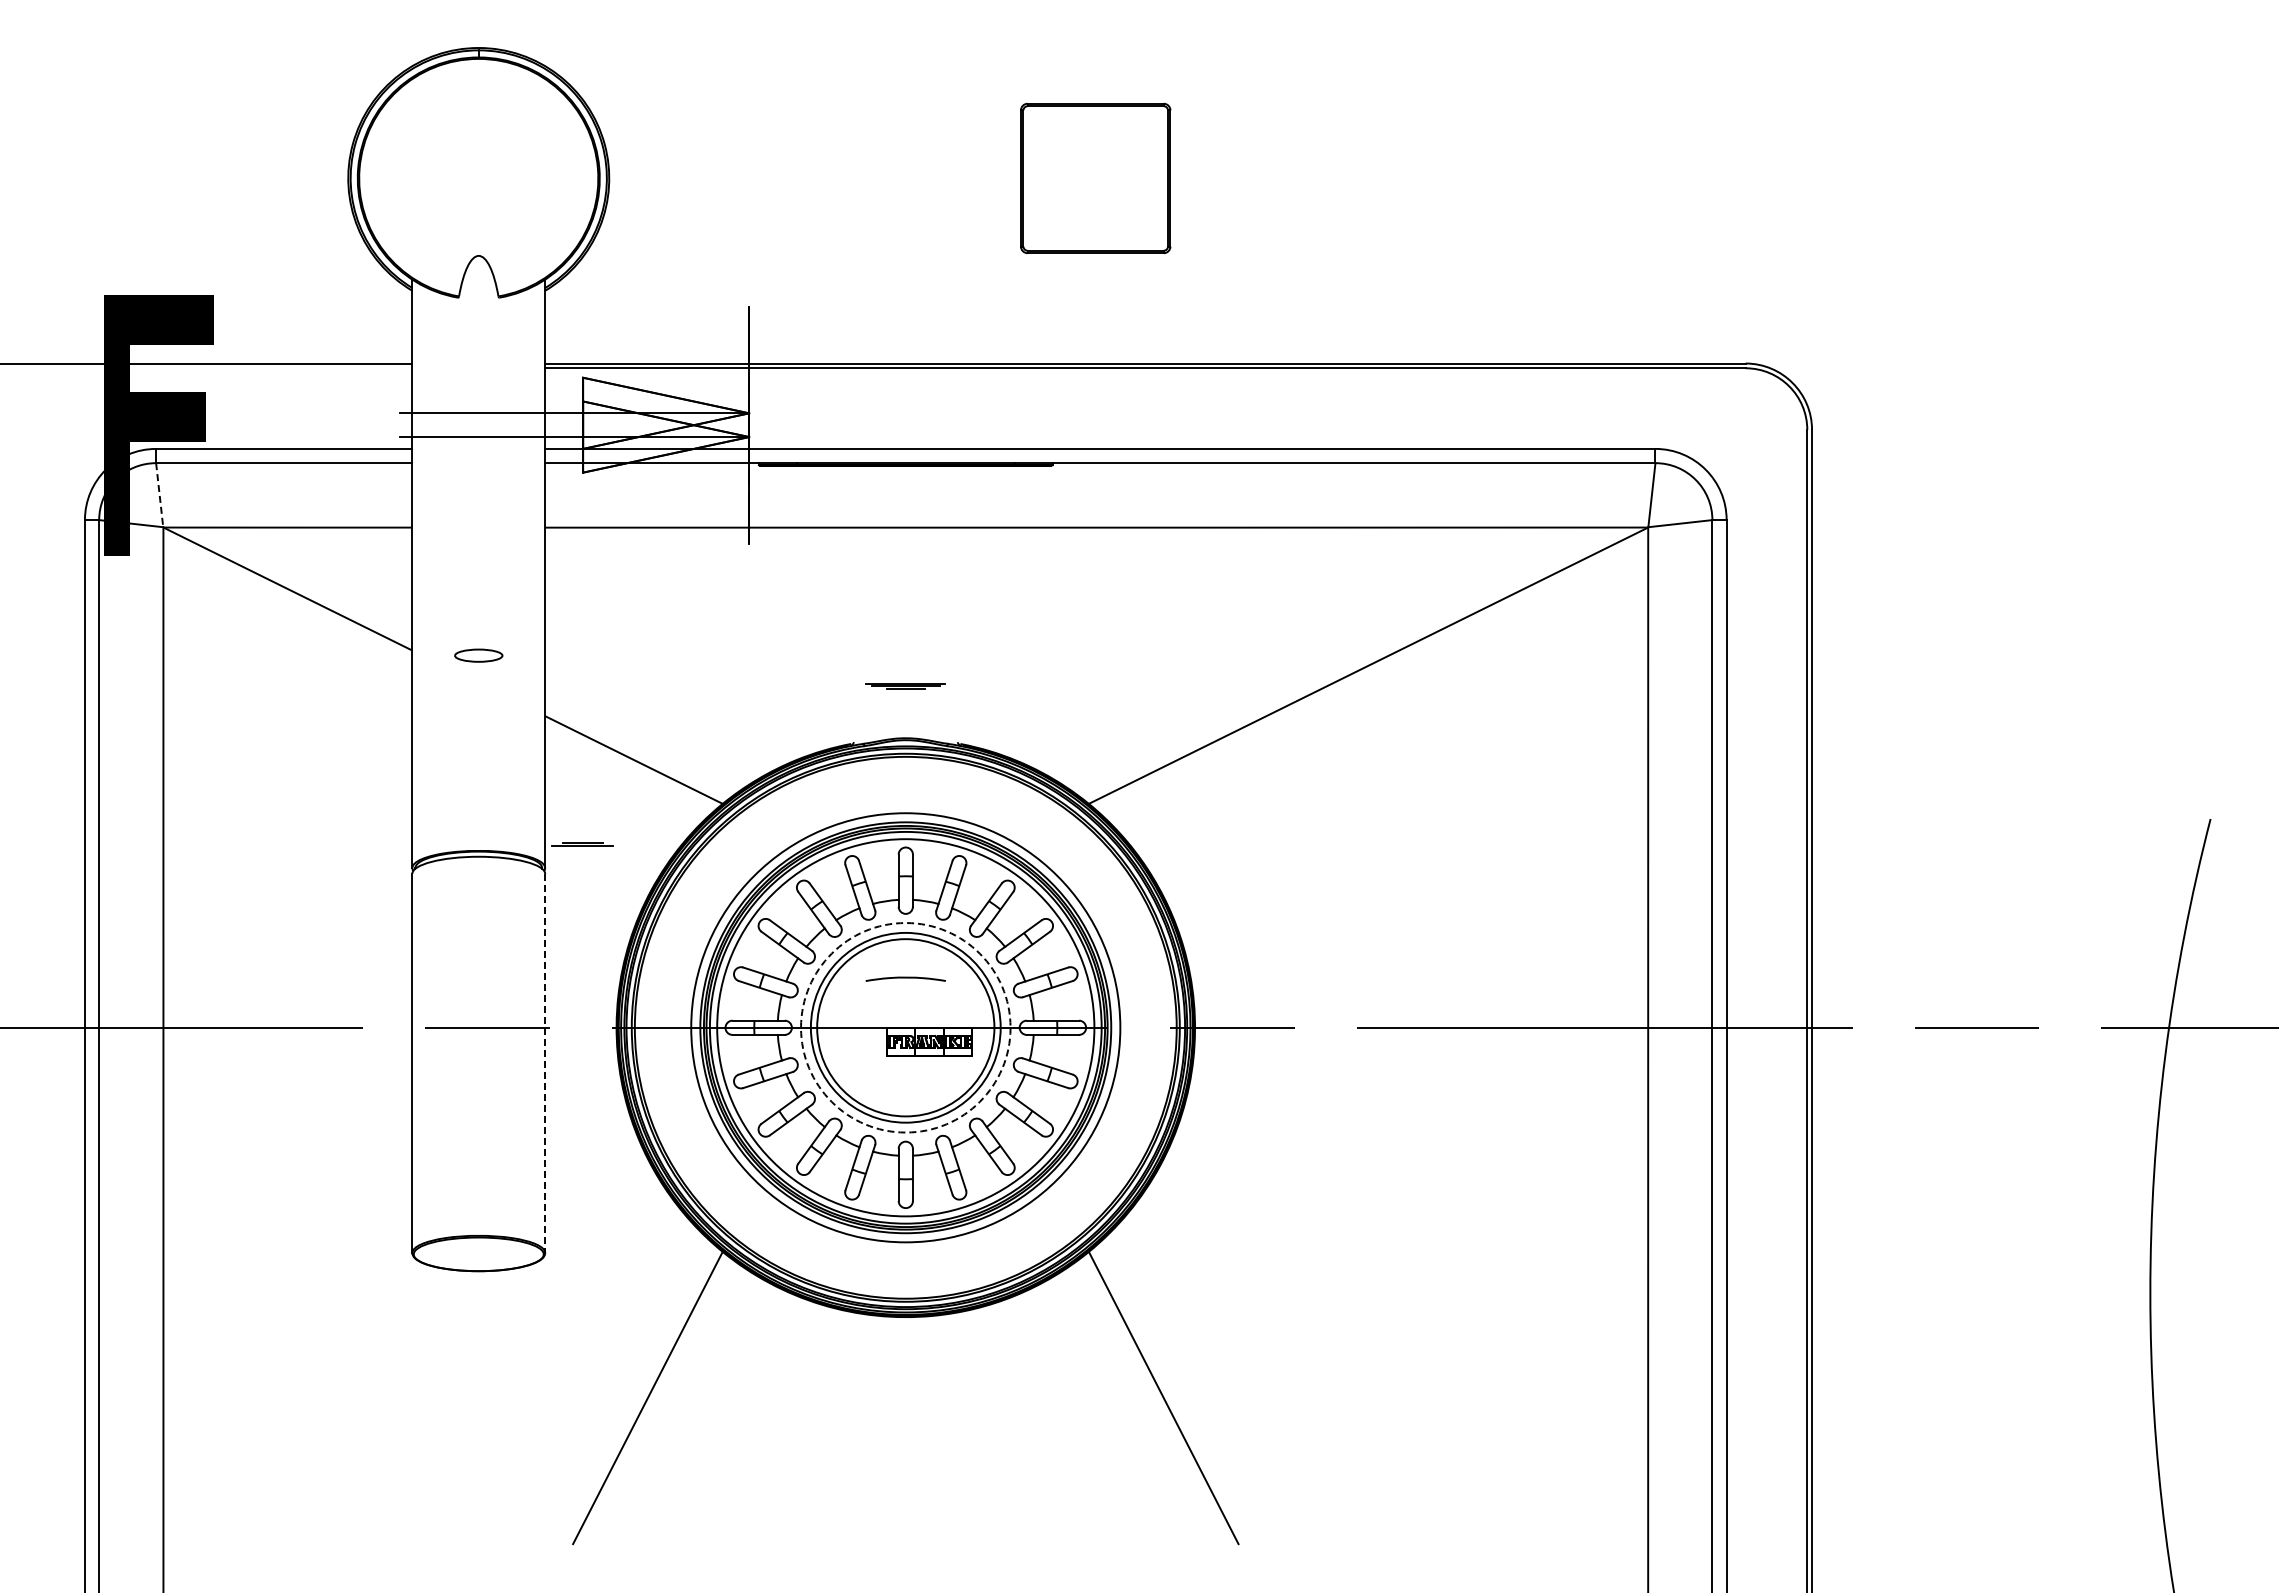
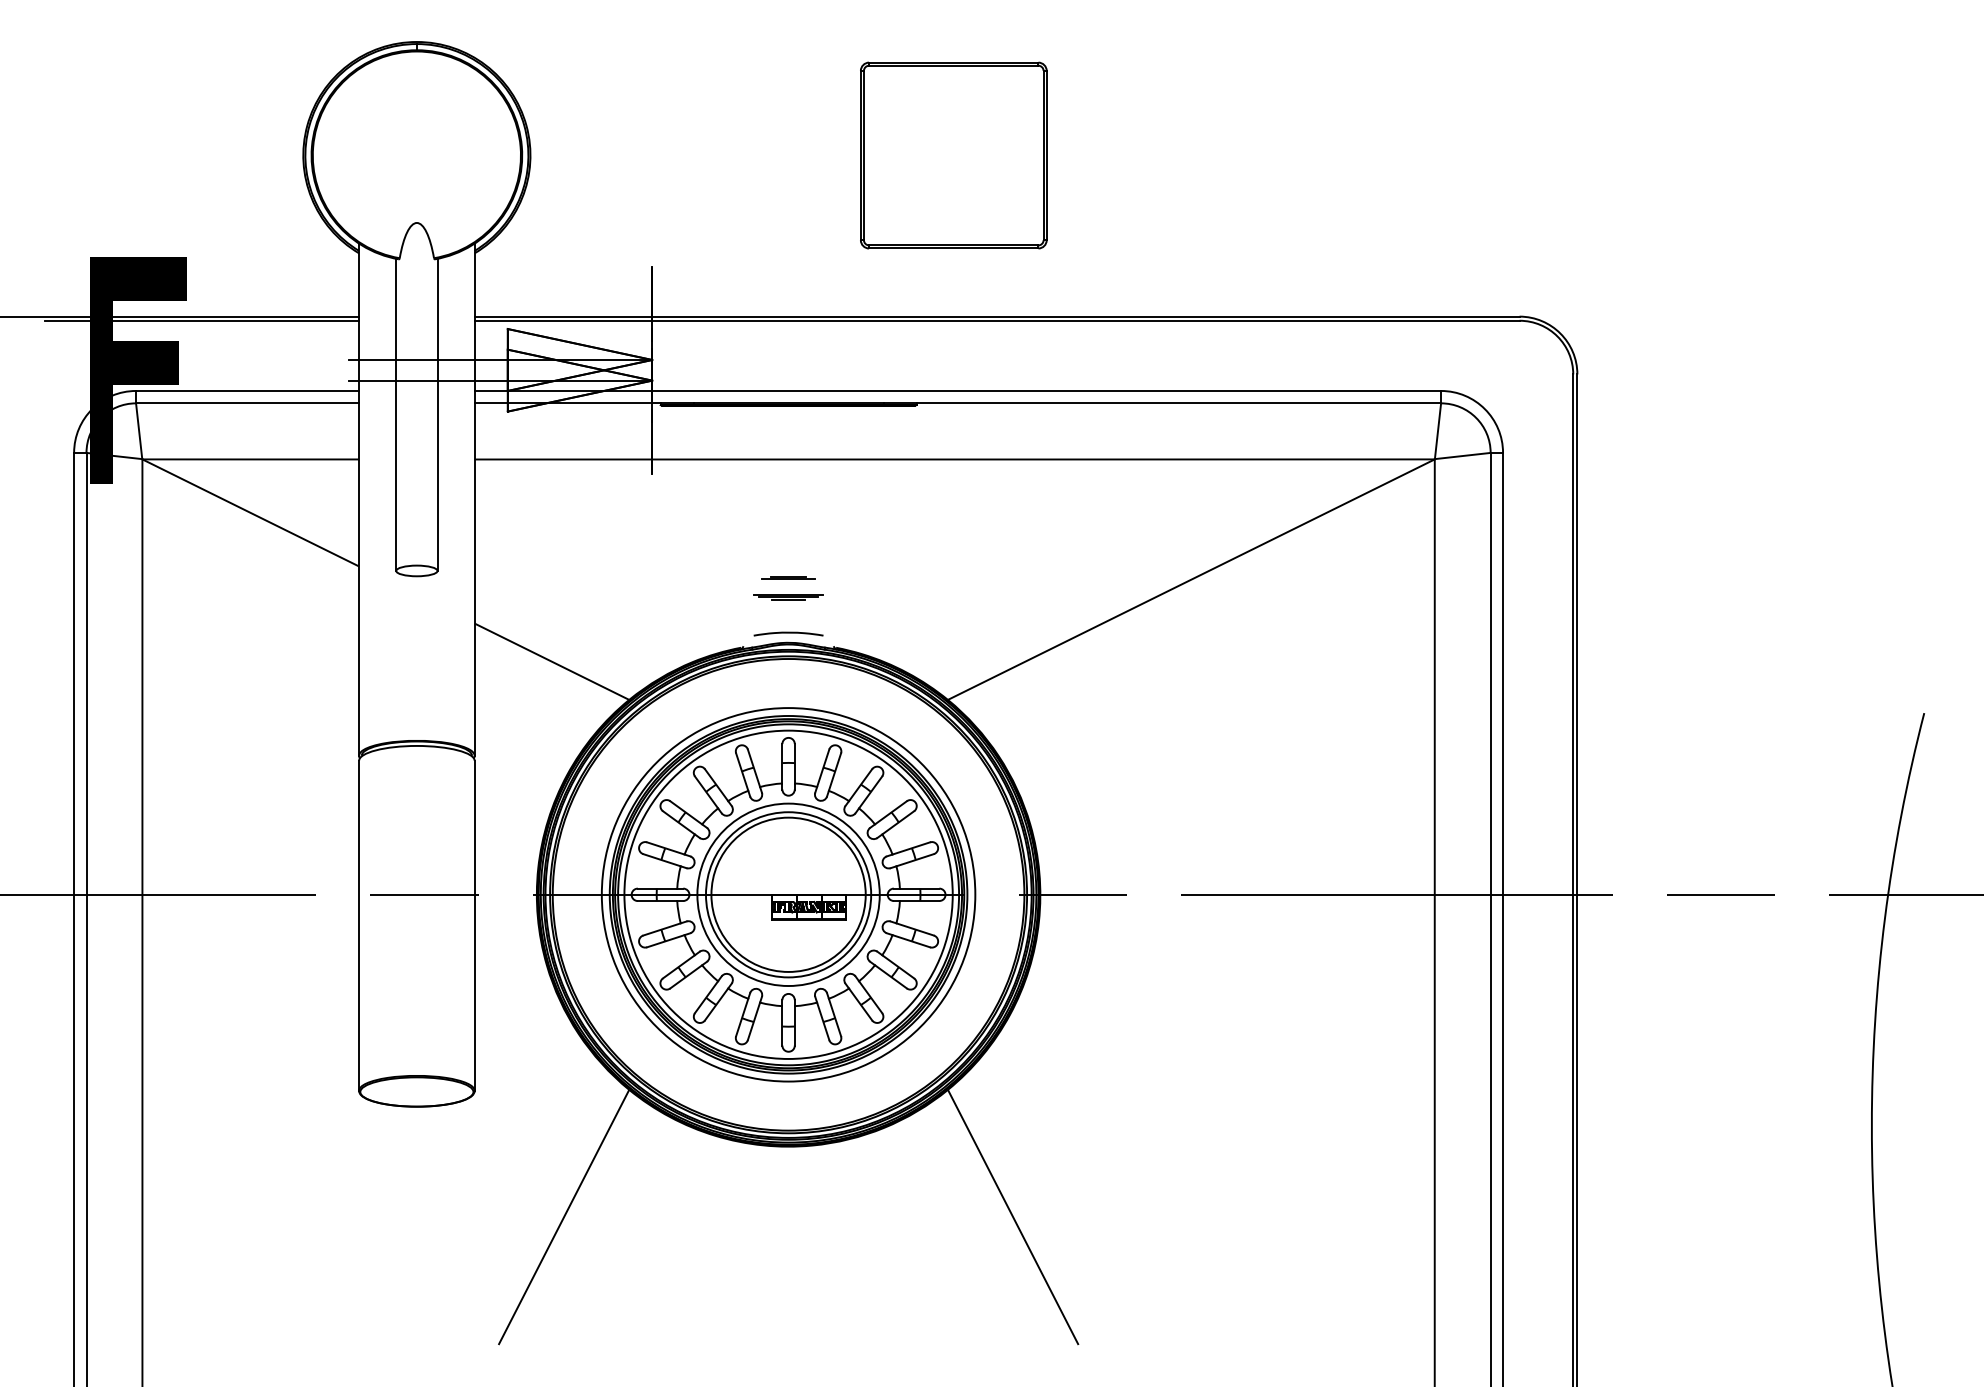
part: (1095, 178) -> (953, 155), size x1.43
line: (231, 368) -> (201, 320), added
line: (455, 476) -> (396, 414), added
line: (502, 476) -> (437, 414), added
line: (159, 495) -> (139, 431), dashed -> solid
line: (582, 843) -> (788, 576), moved
curve: (905, 978) -> (788, 633), moved
circle: (905, 1027) -> (788, 894), dashed -> solid
line: (545, 1063) -> (474, 925), dashed -> solid

